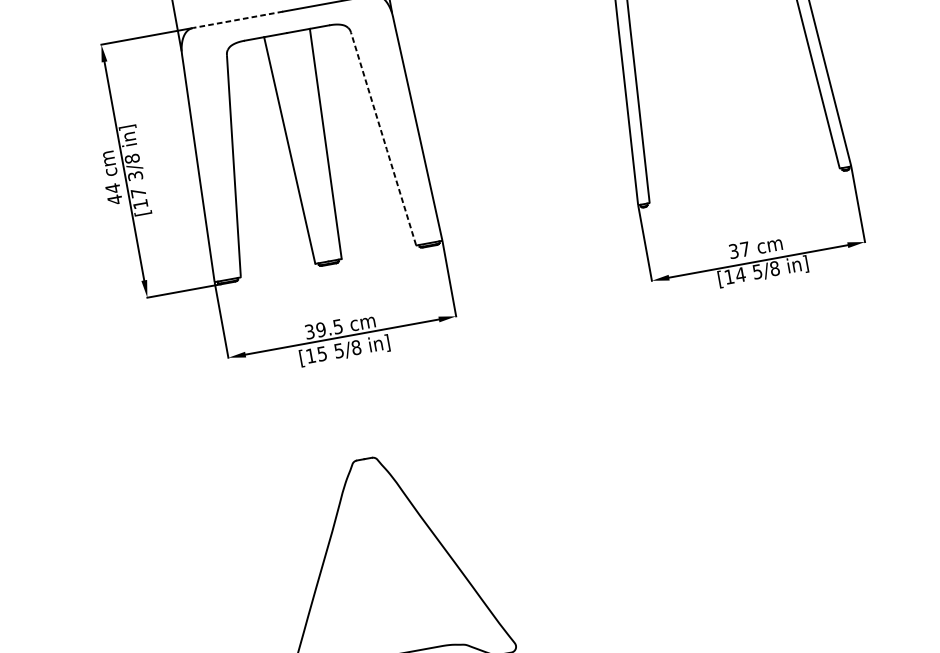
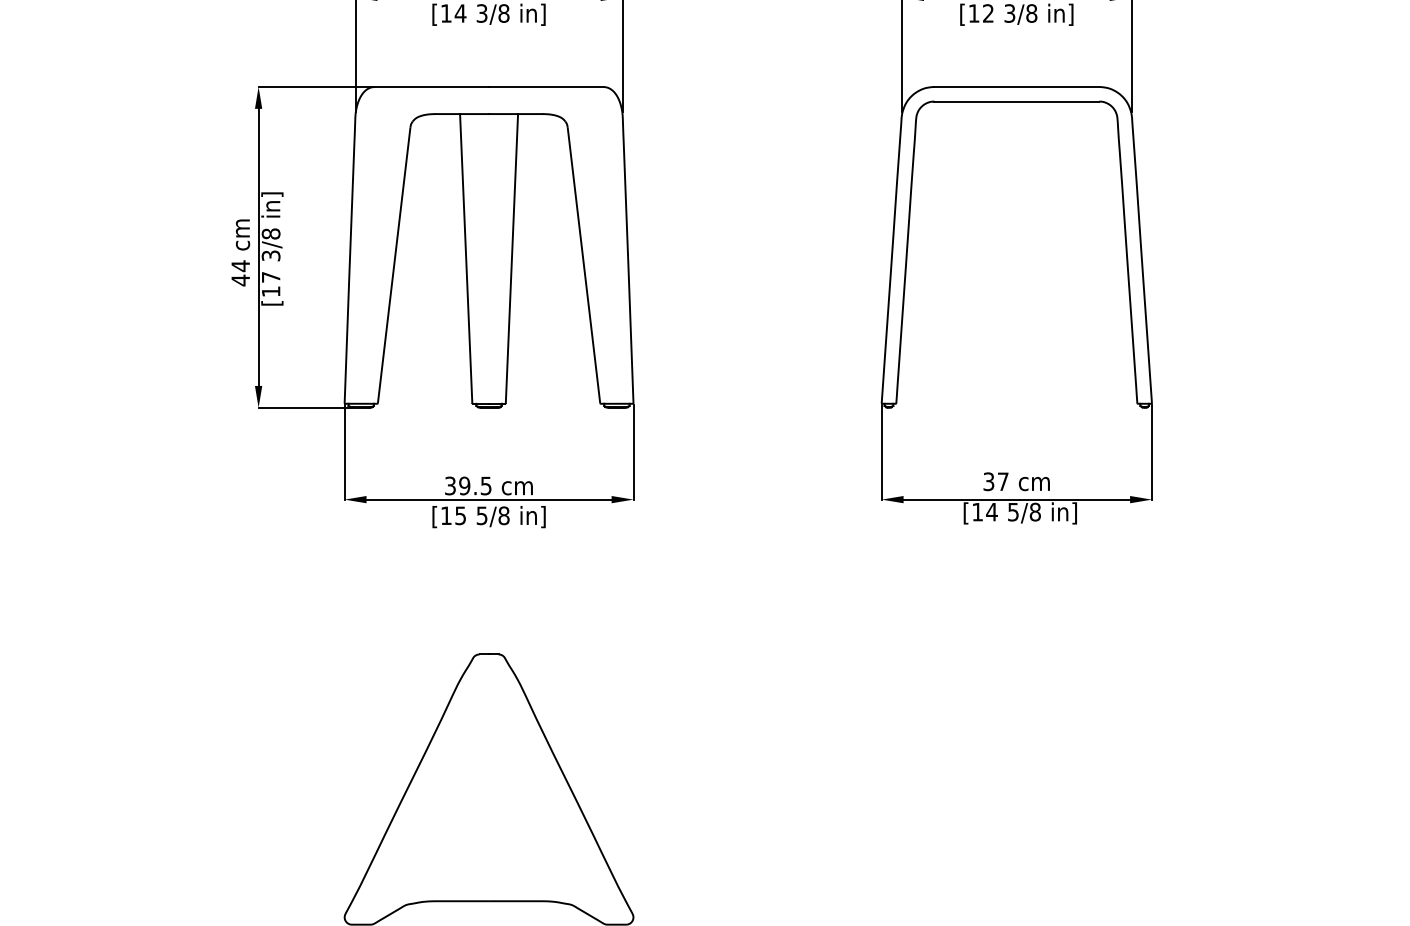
line: (237, 19) -> (431, 86), dashed -> solid
line: (383, 138) -> (583, 265), dashed -> solid

